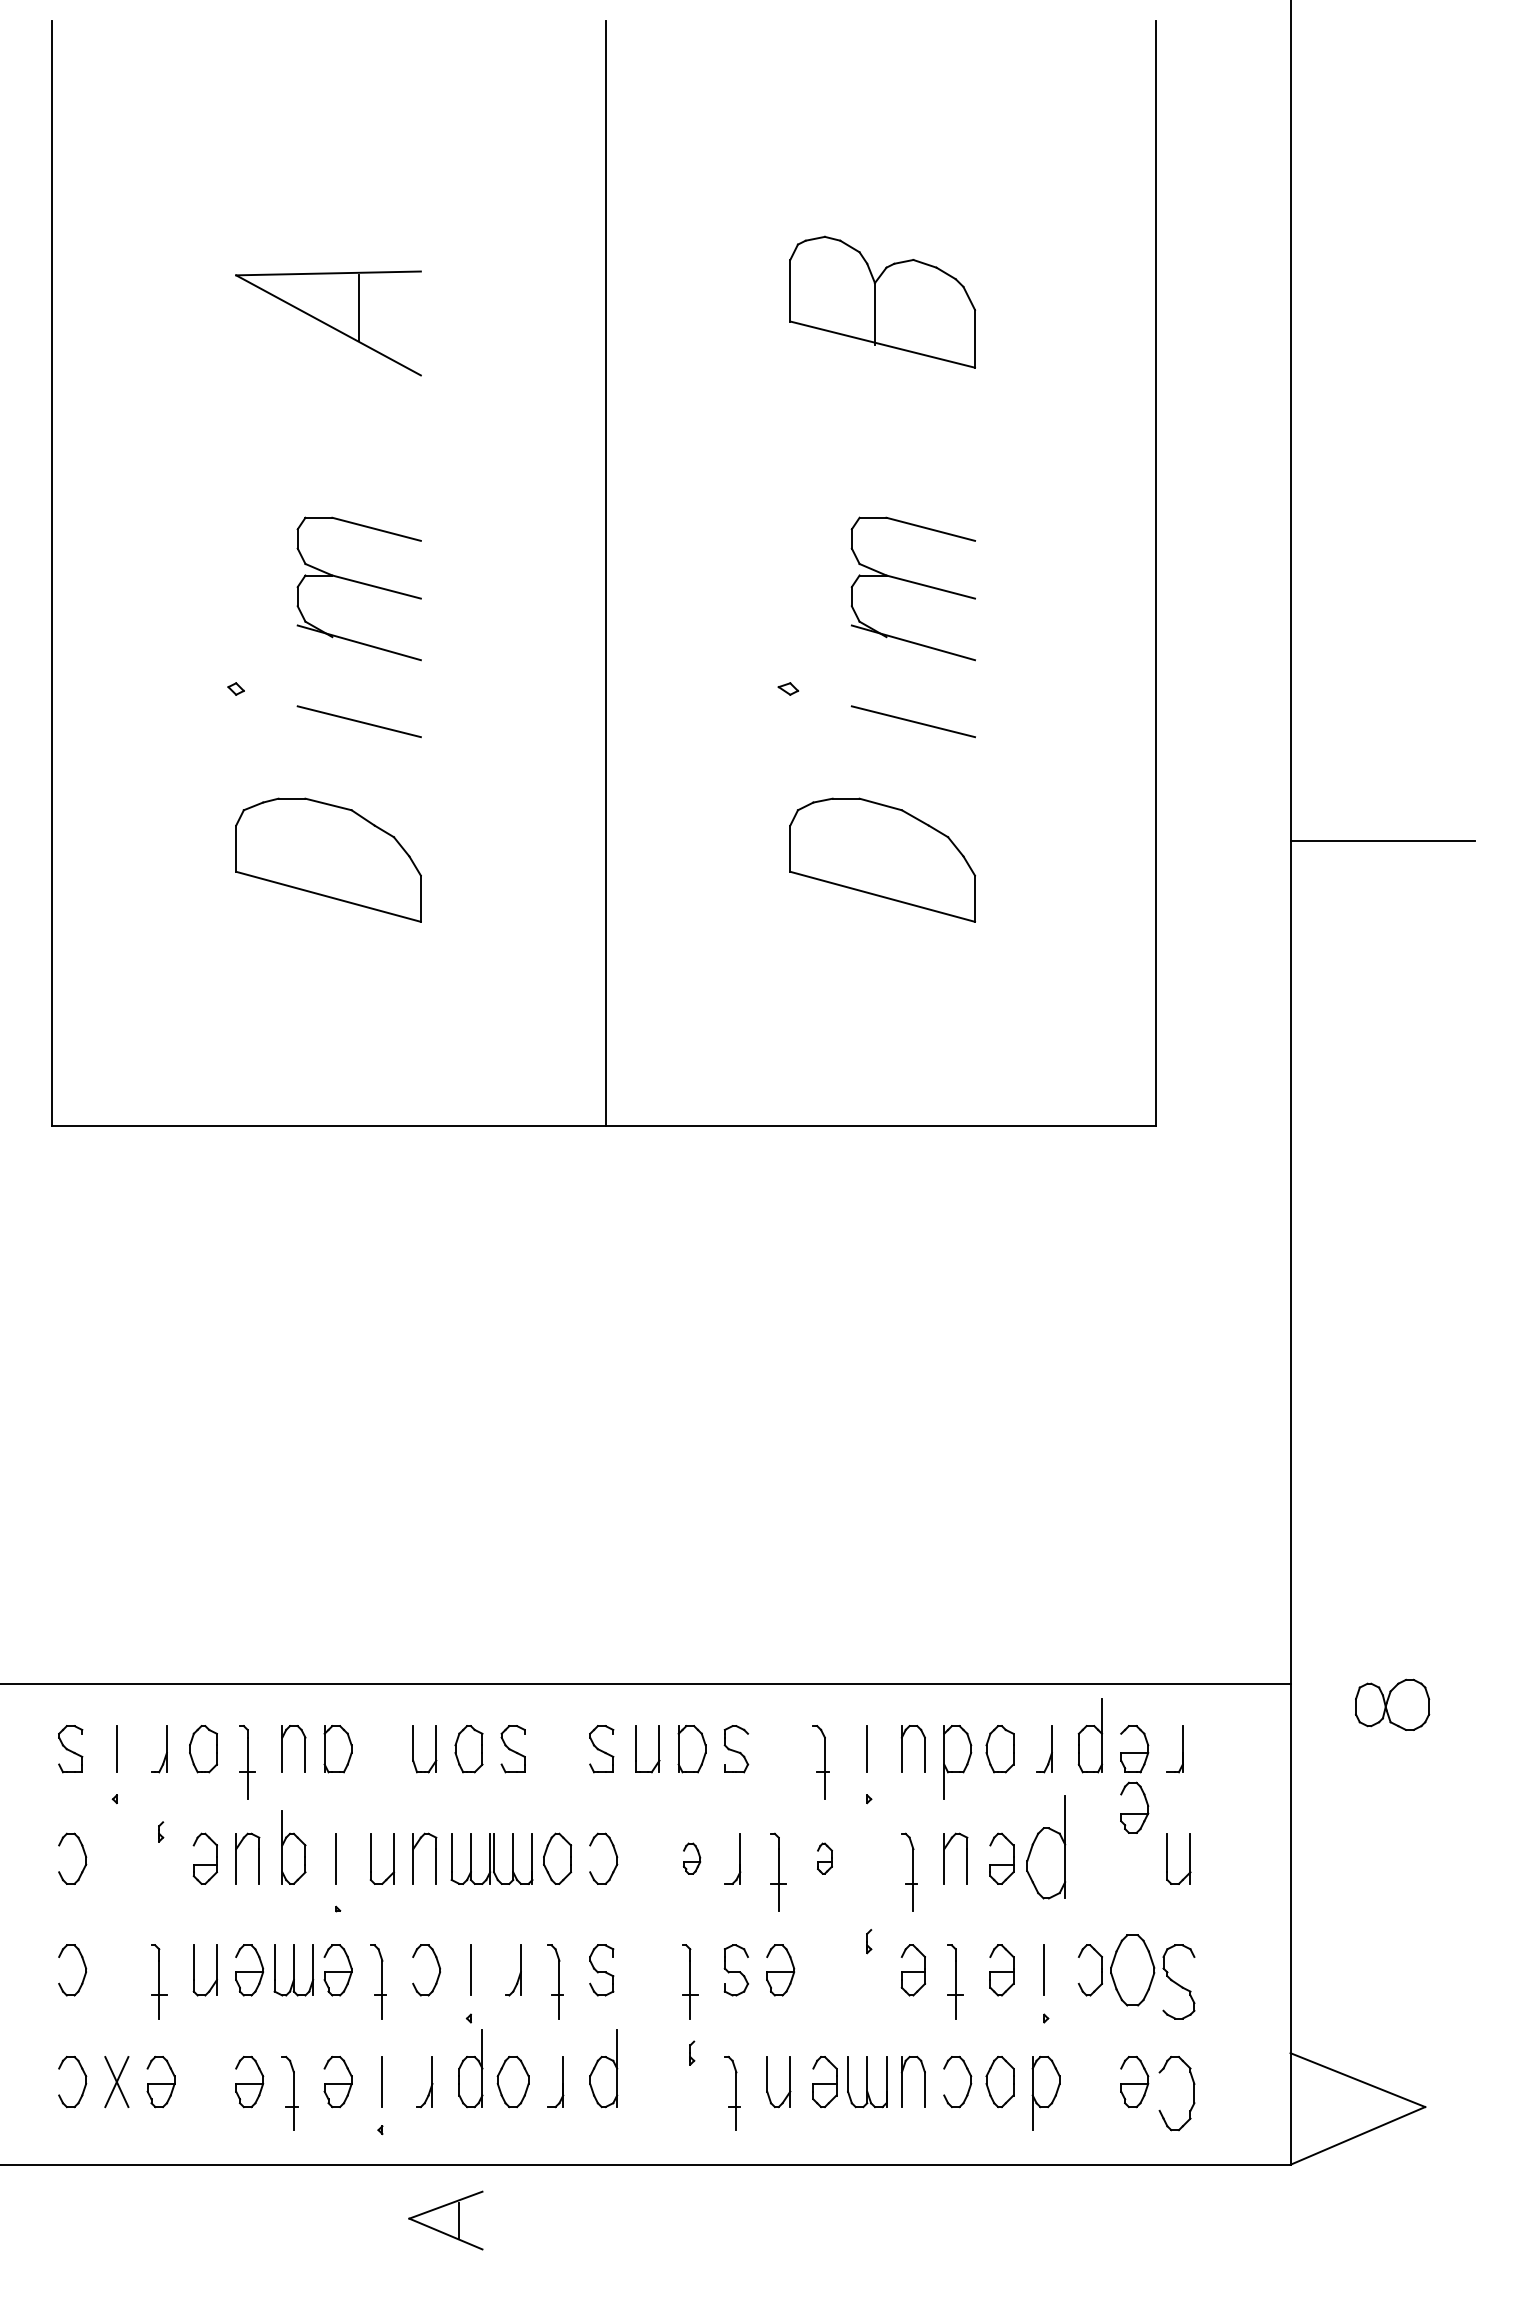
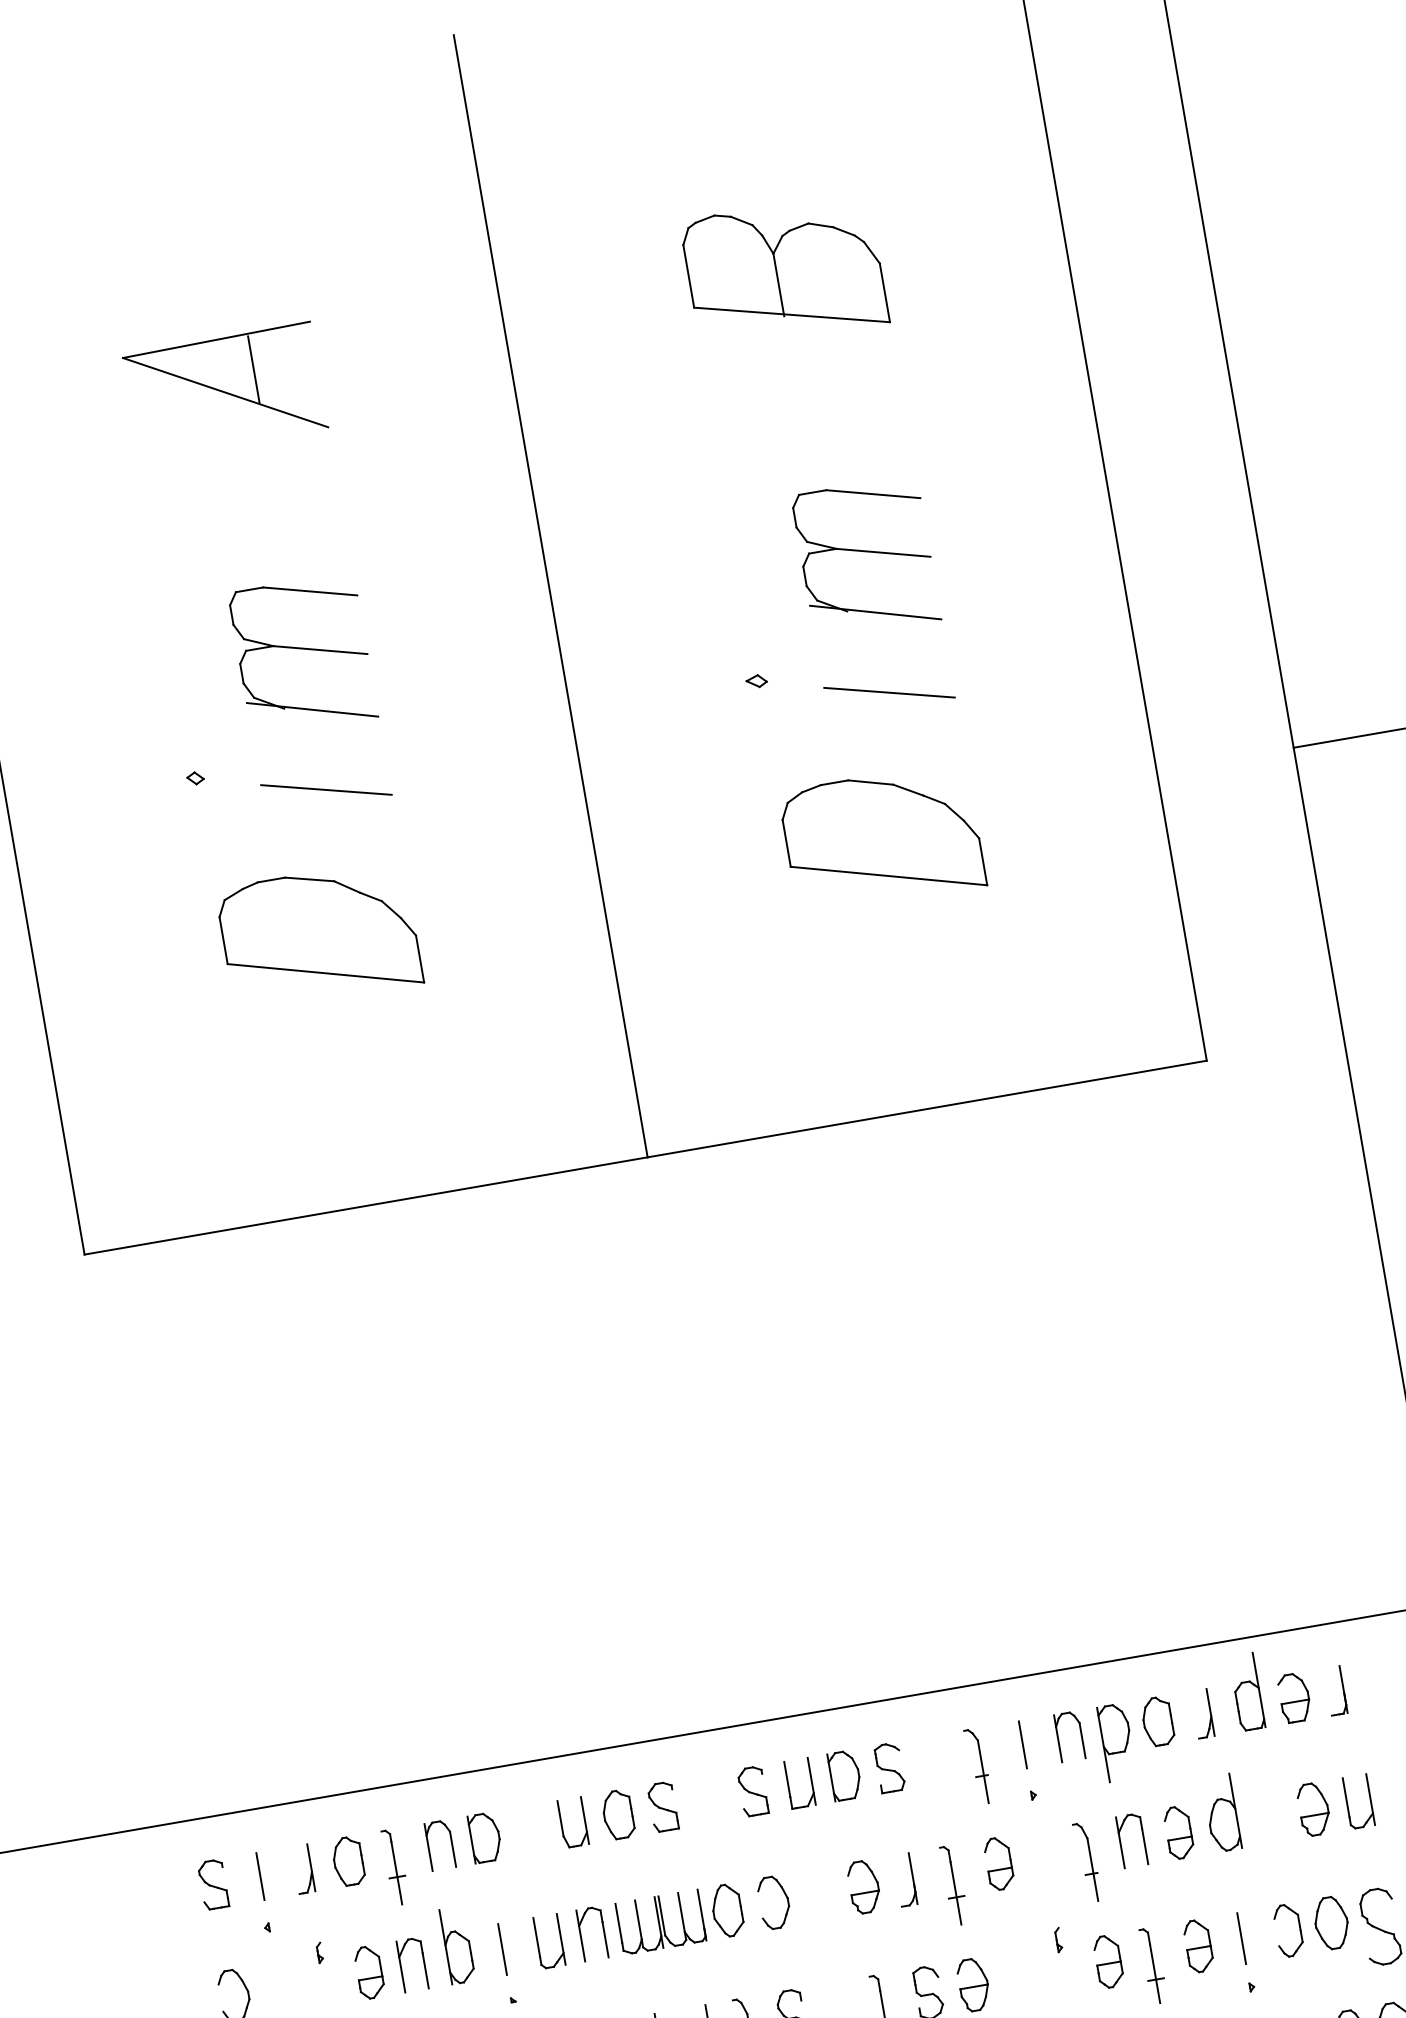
part: (1134, 1807) -> (1313, 1809), moved
part: (1045, 1847) -> (1221, 1813), size x0.71
part: (691, 1858) -> (863, 1886), size x1.67
part: (824, 1858) -> (998, 1863), size x1.67
part: (1132, 1970) -> (1331, 1923), size x0.71

